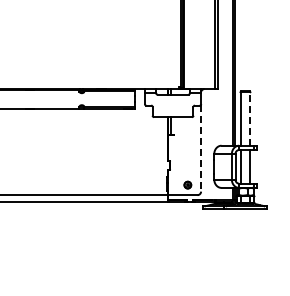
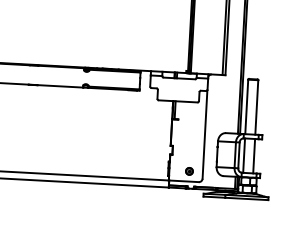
line: (250, 118) -> (256, 107), dashed -> solid
line: (201, 148) -> (205, 134), dashed -> solid

